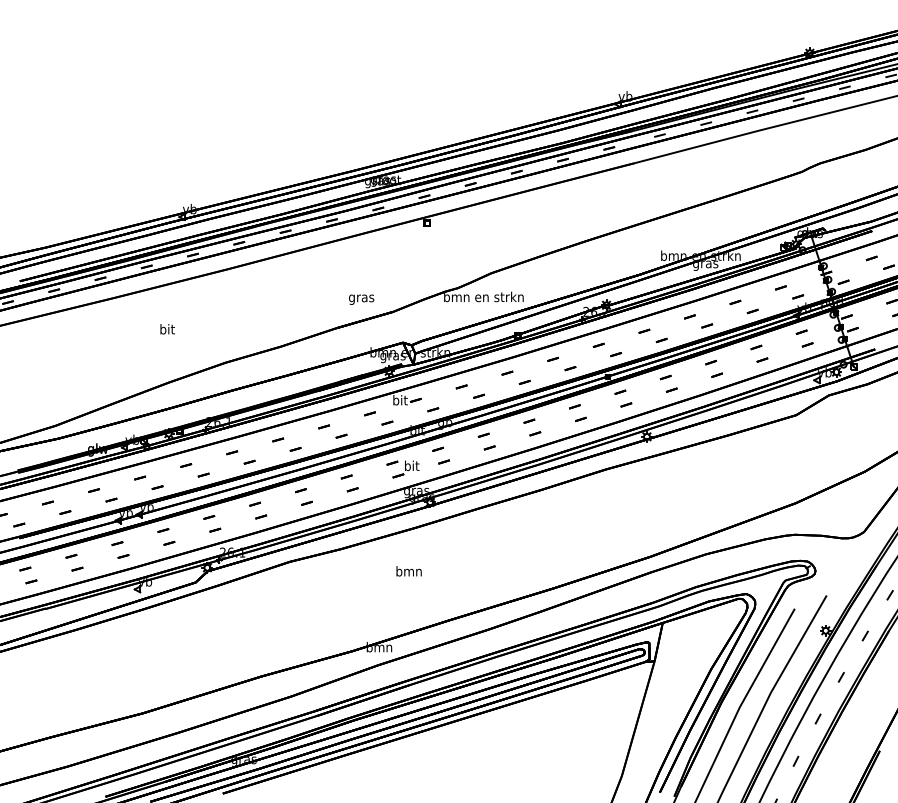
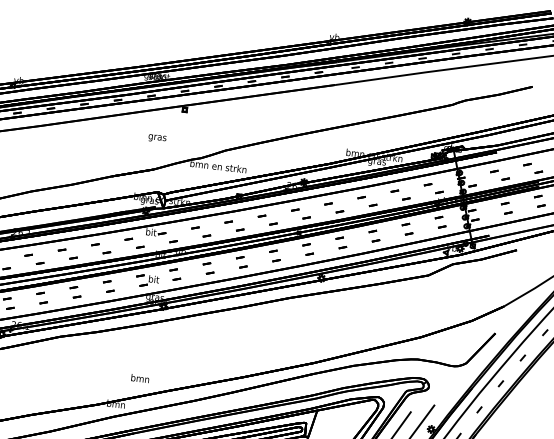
text: (361, 299) -> (157, 138), moved
text: (408, 571) -> (139, 378), moved

